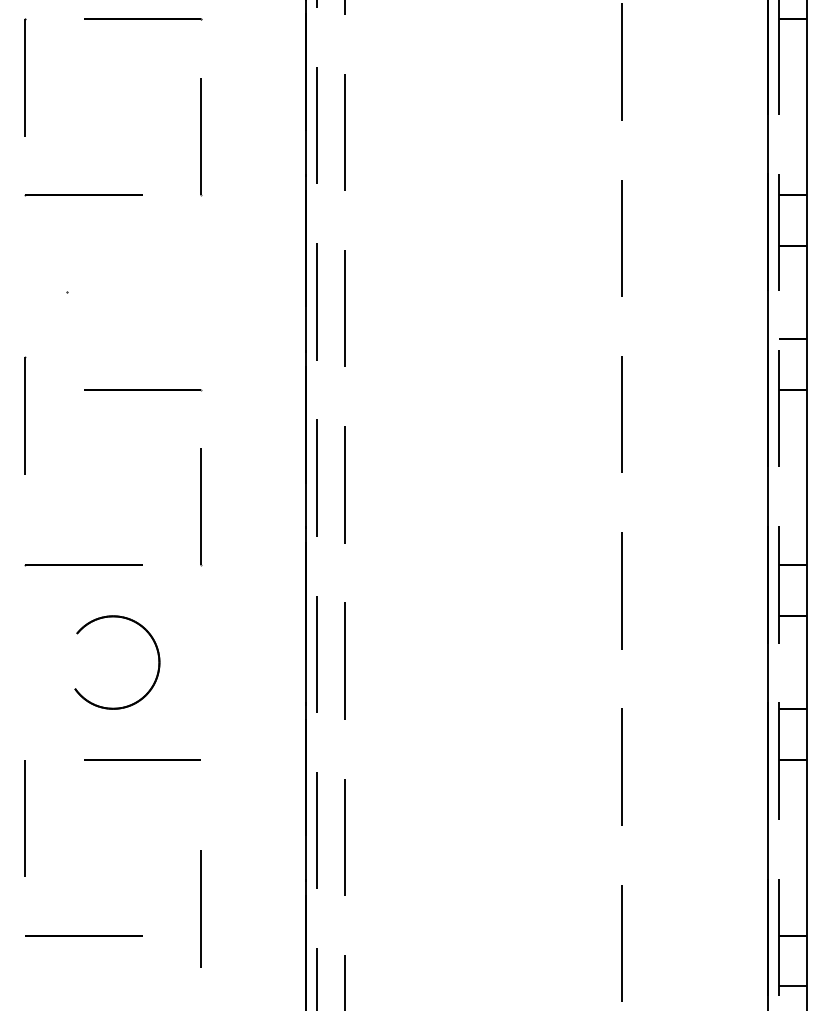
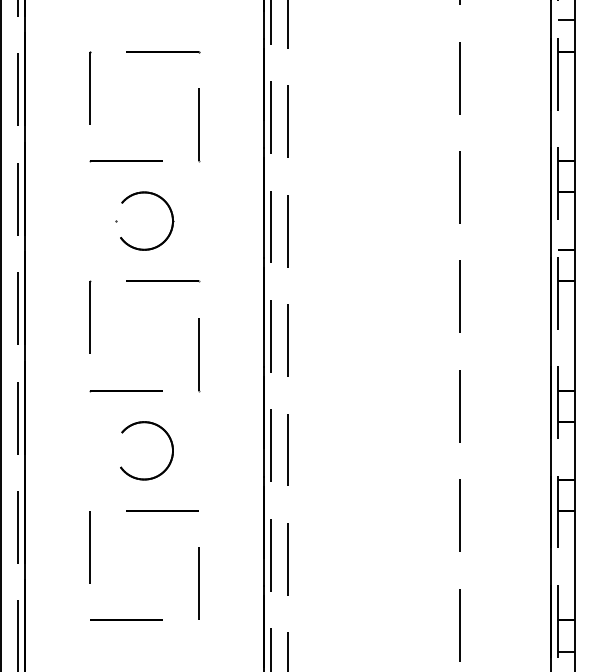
part: (157, 288) -> (171, 218), added
line: (26, 413) -> (90, 316), moved
line: (200, 908) -> (198, 583), moved

